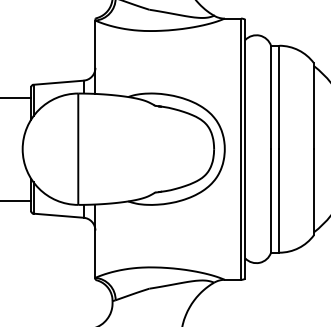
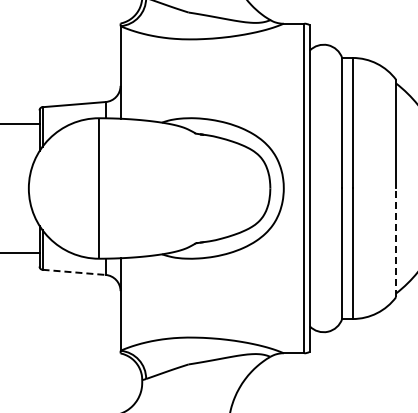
line: (314, 192) -> (396, 242), solid -> dashed
line: (58, 215) -> (74, 272), solid -> dashed

